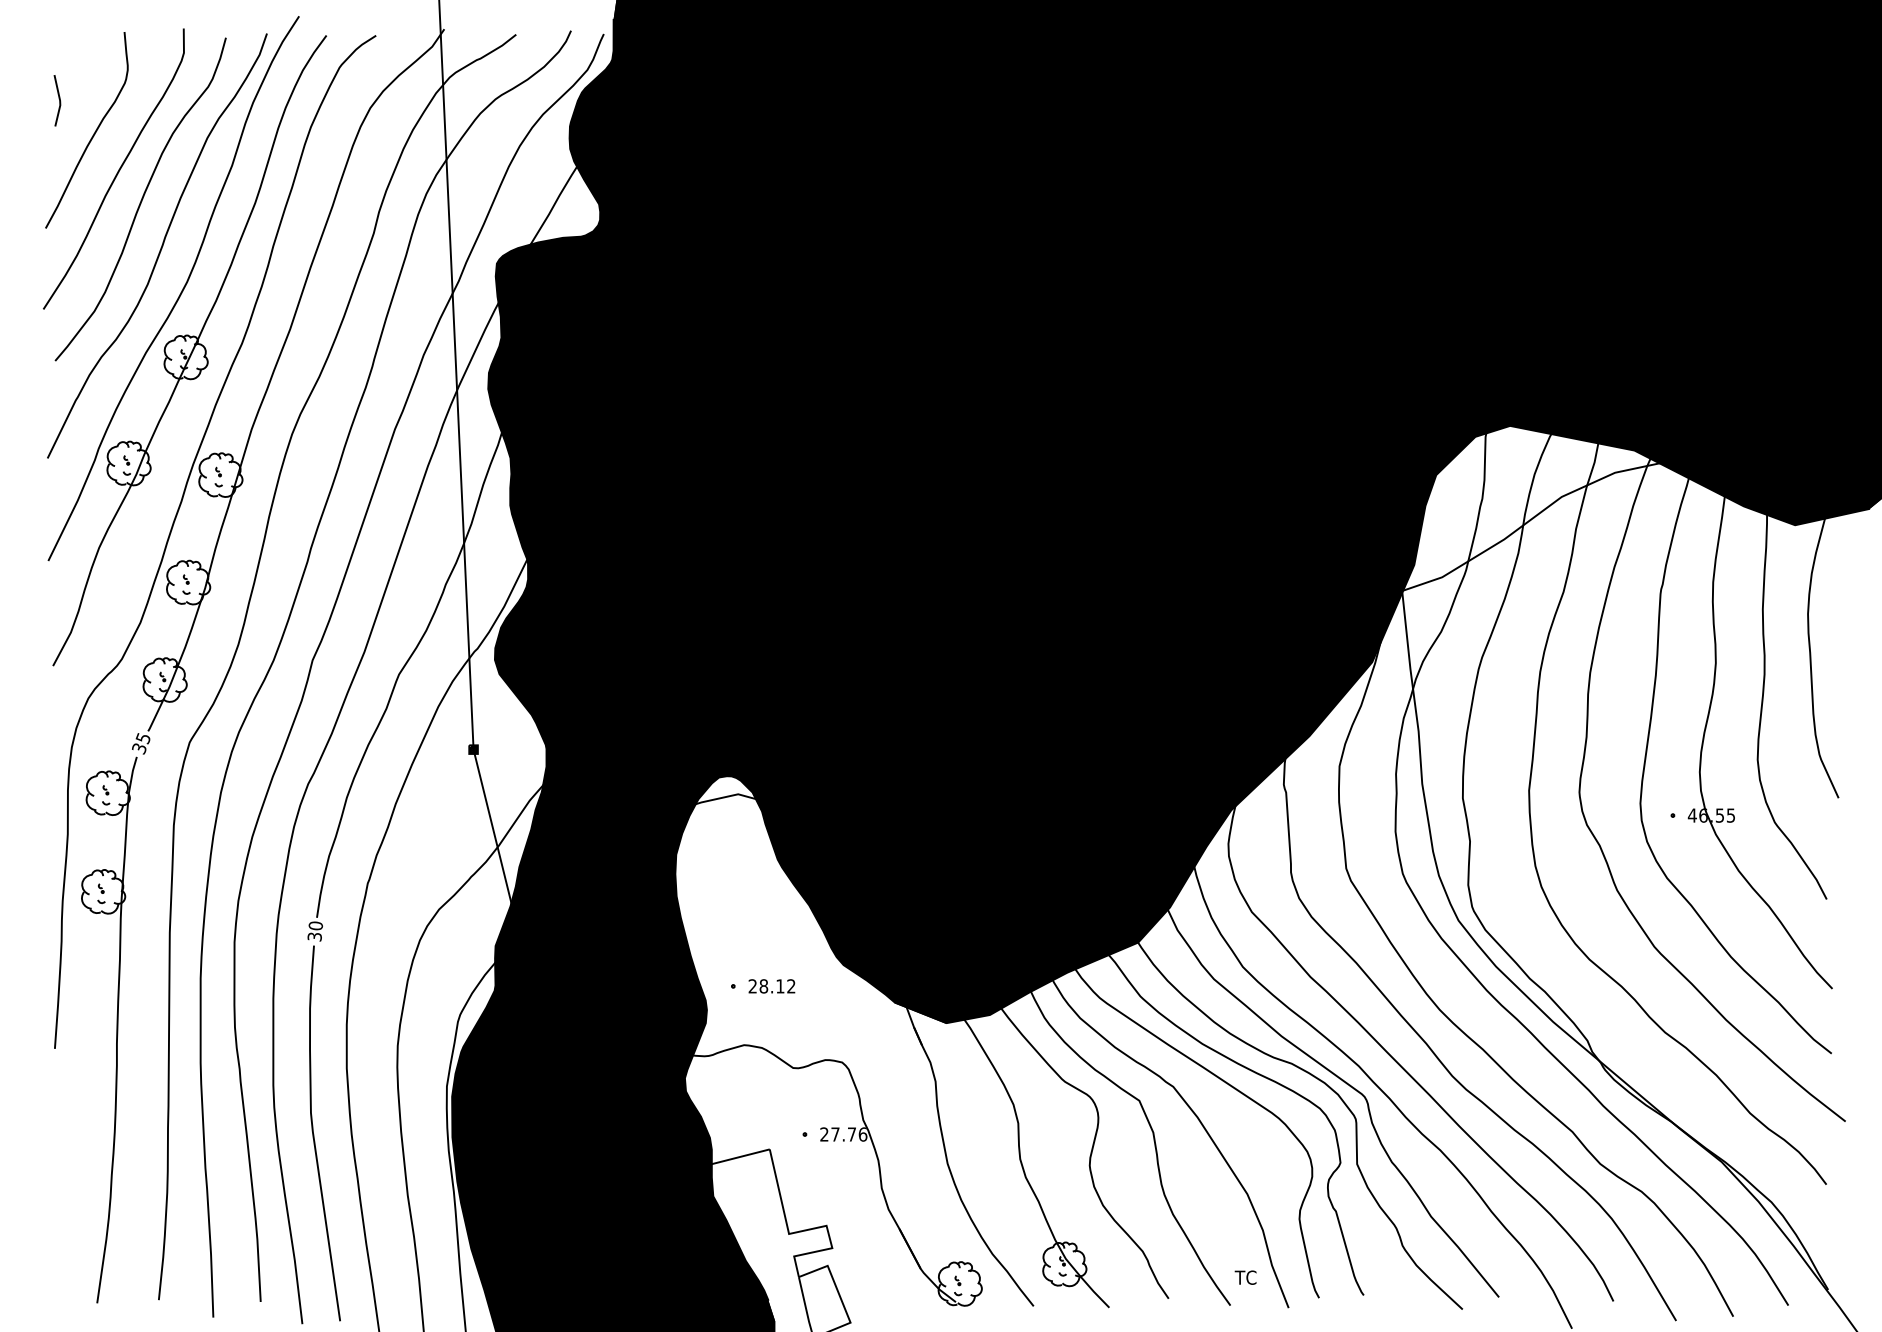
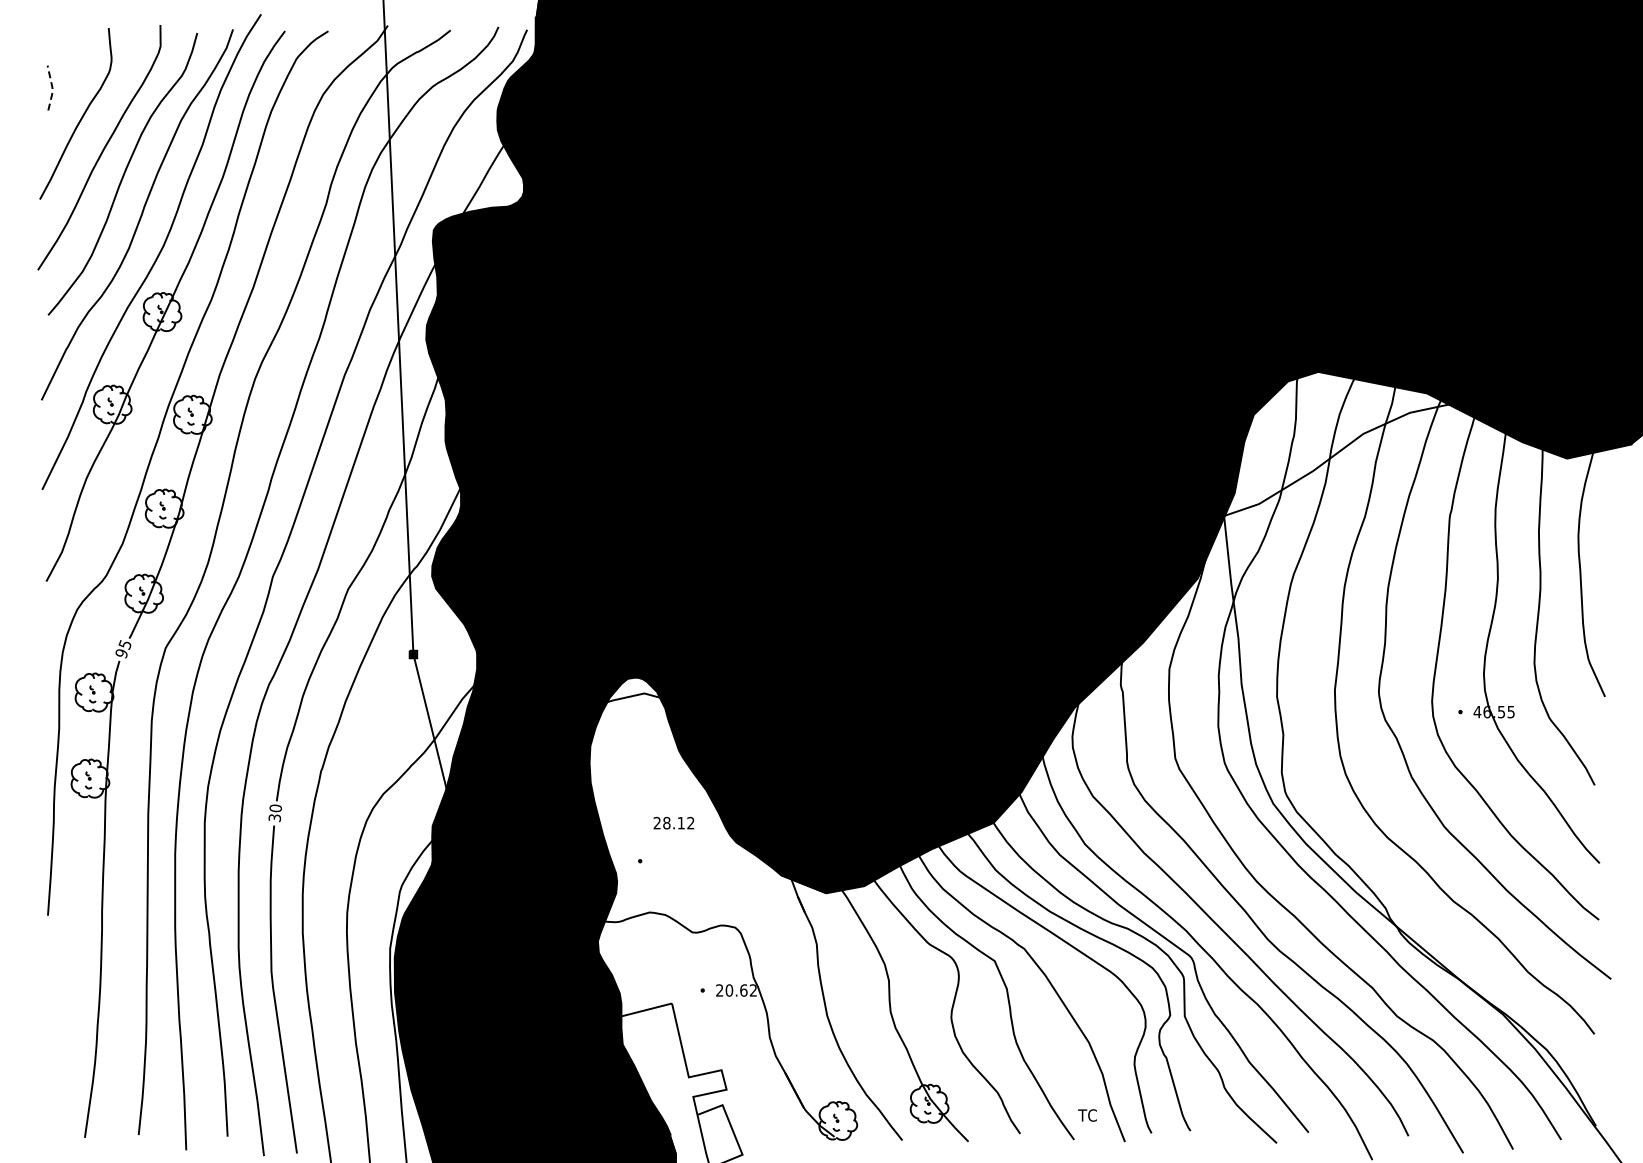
line: (60, 101) -> (52, 88), solid -> dashed
text: (139, 748) -> (121, 653), 35 -> 95
text: (771, 985) -> (673, 822), moved
text: (849, 1134) -> (741, 990), 27.76 -> 20.62

